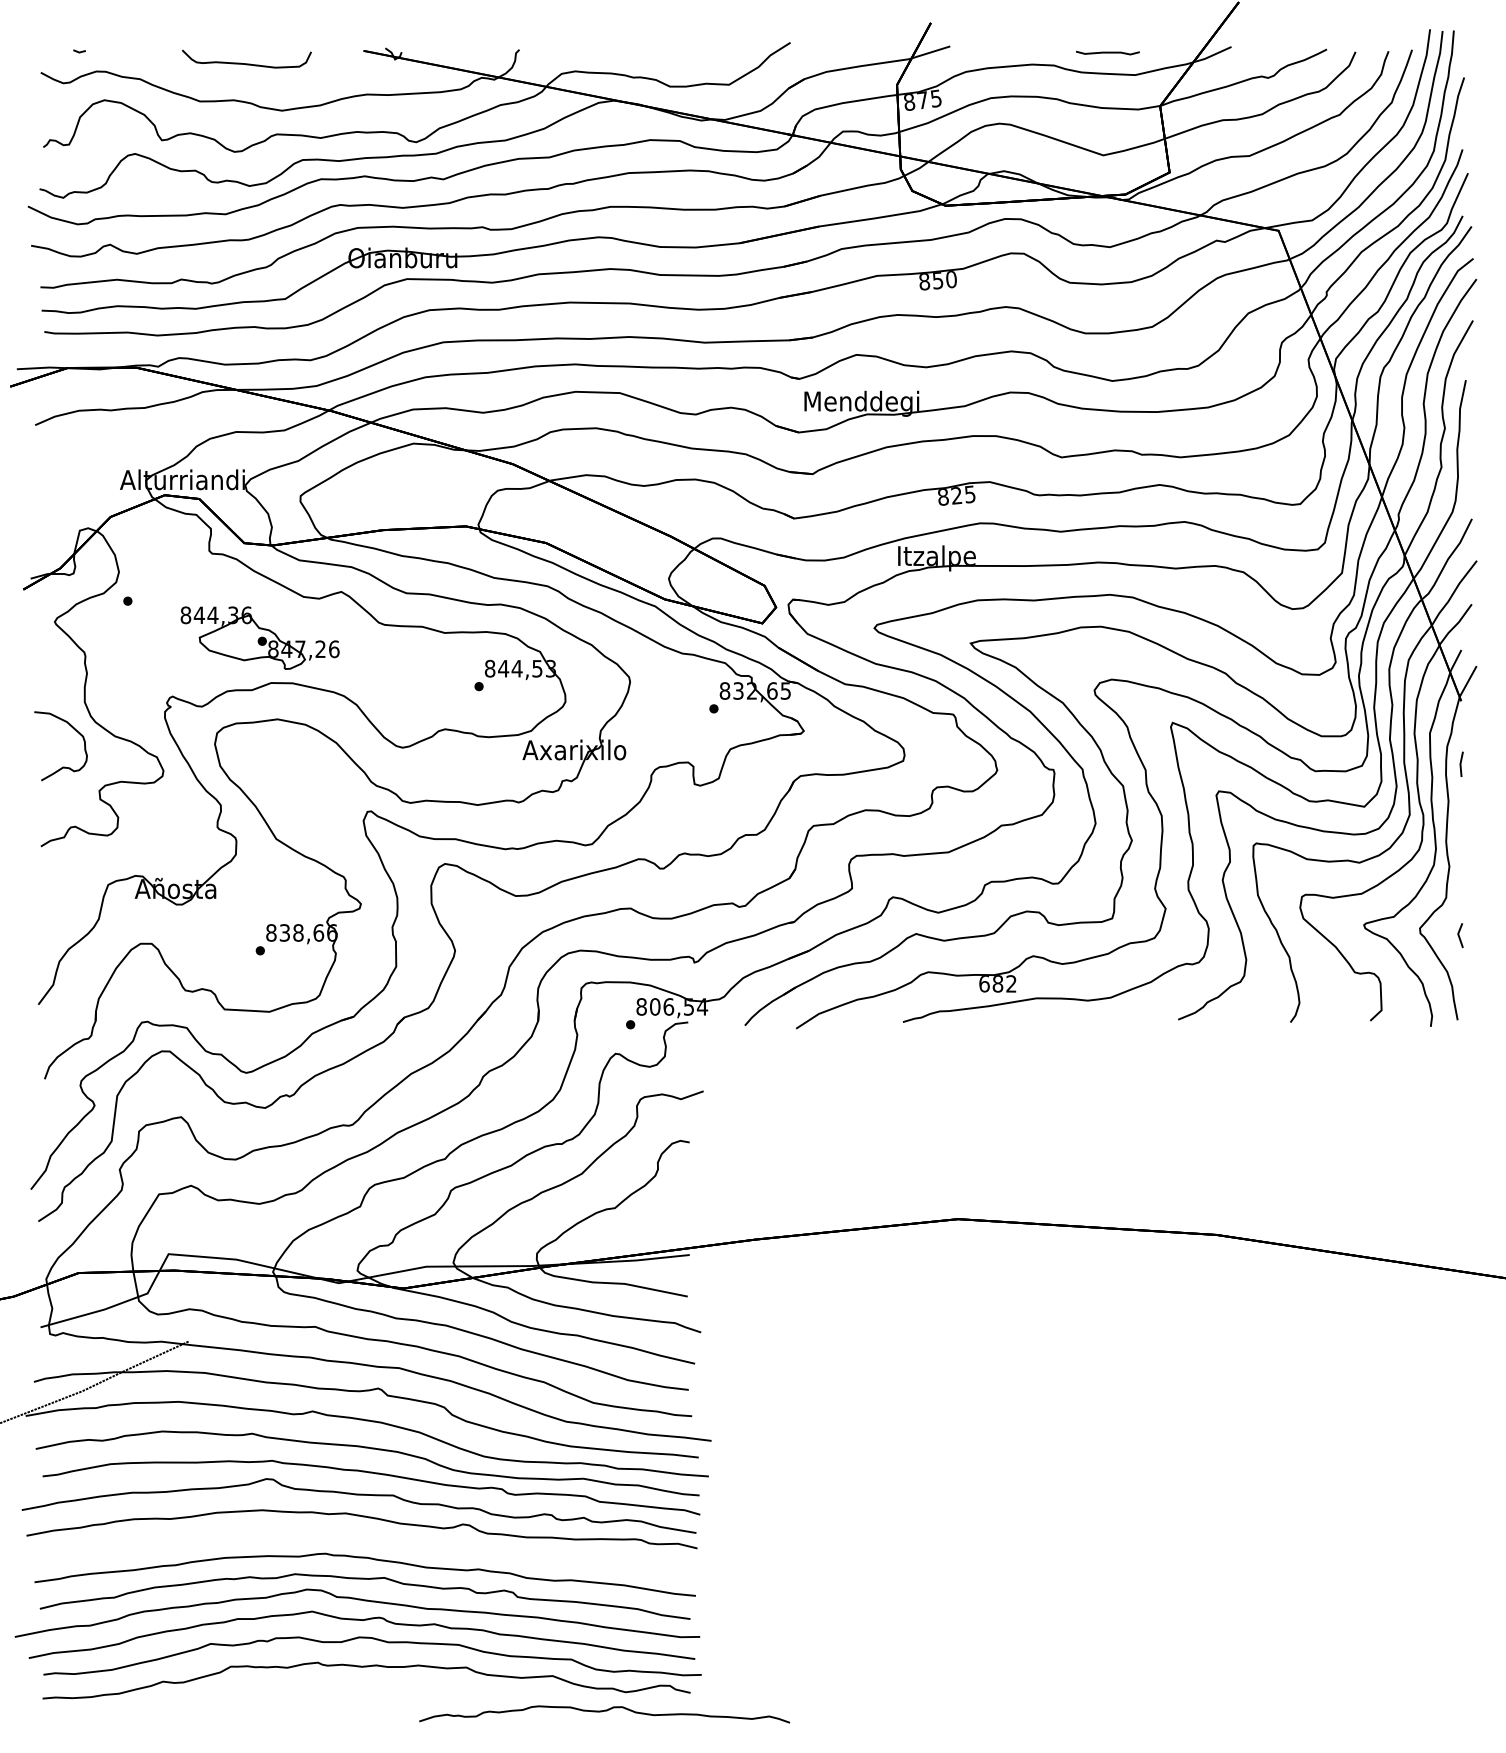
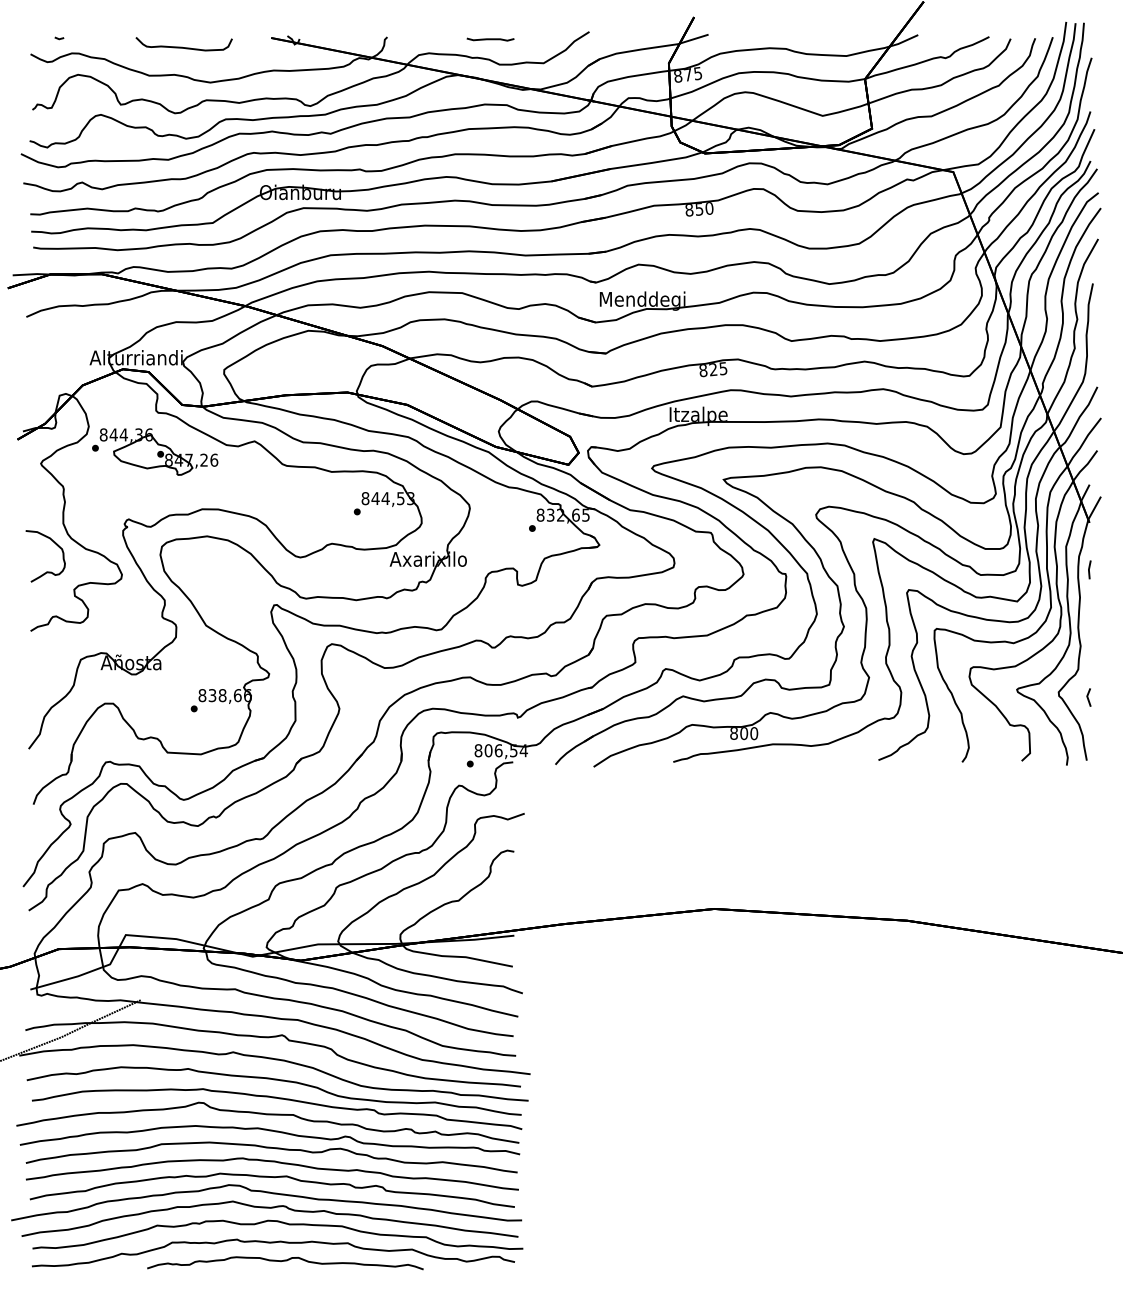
curve: (1107, 52) -> (490, 39), moved
part: (259, 637) -> (158, 451), moved
text: (997, 983) -> (743, 733), 682 -> 800
part: (364, 1540) -> (271, 1148), added
curve: (604, 1711) -> (285, 1261), moved

